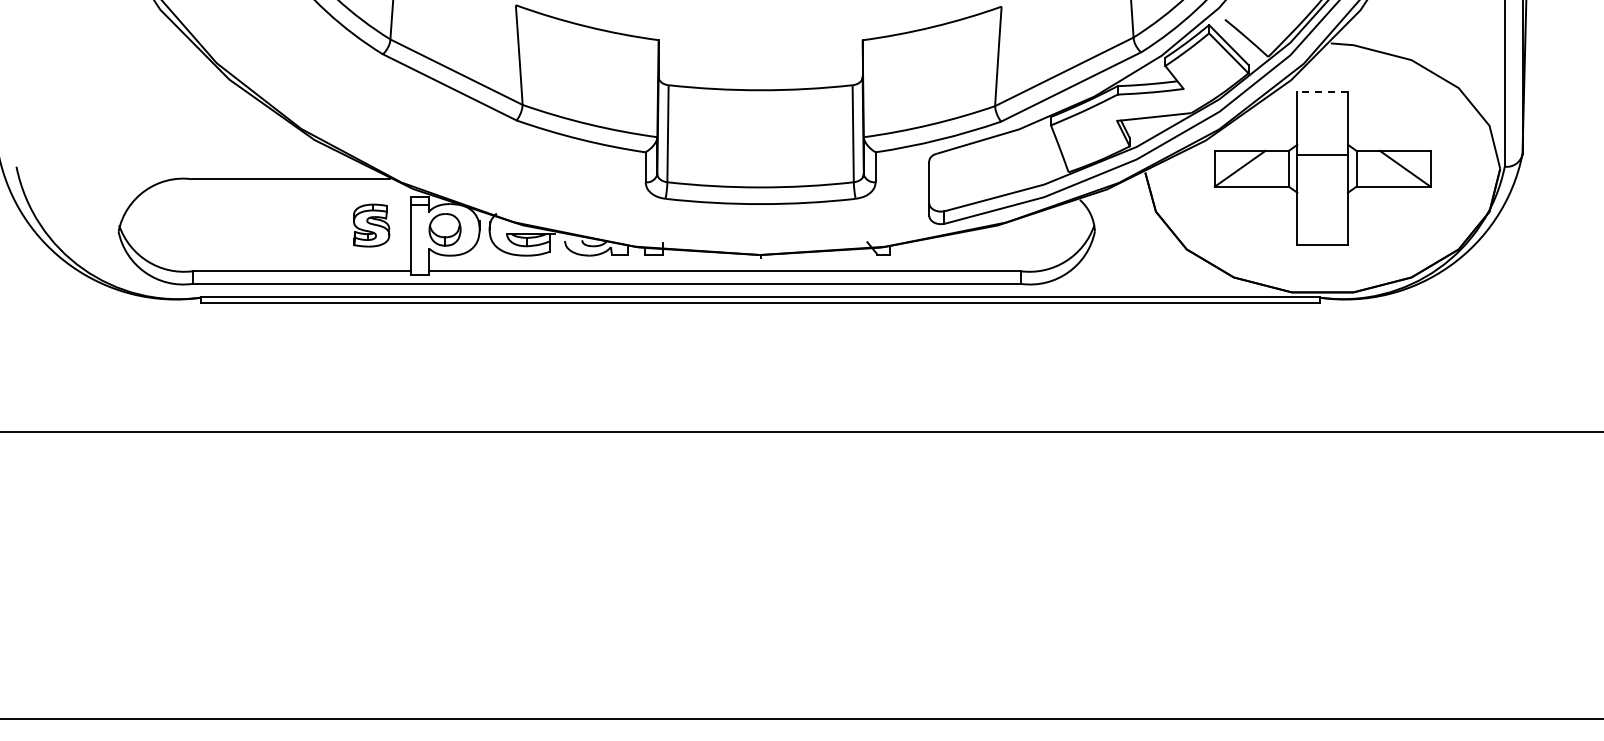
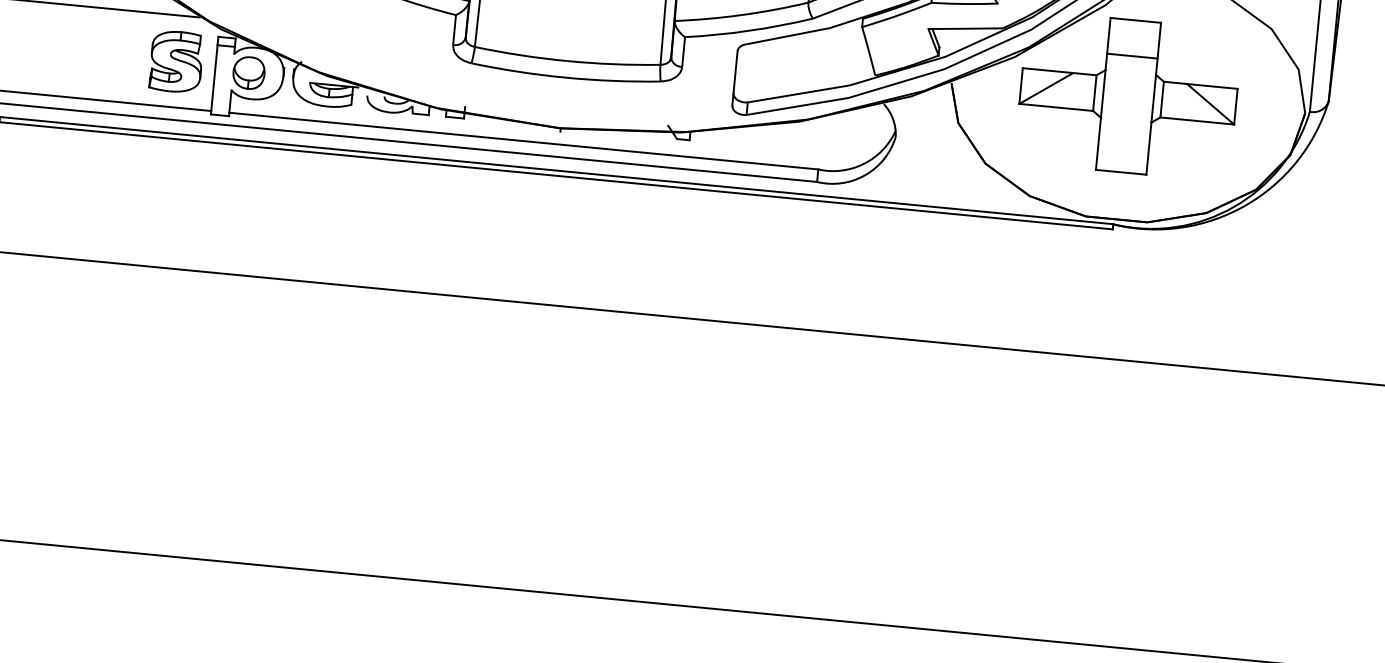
line: (1322, 92) -> (1135, 20), dashed -> solid
line: (1322, 155) -> (1132, 56), moved
part: (371, 225) -> (176, 61), size x1.43

